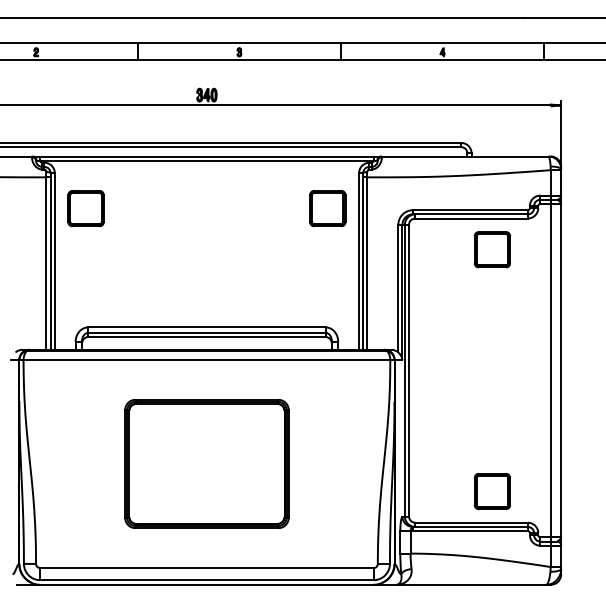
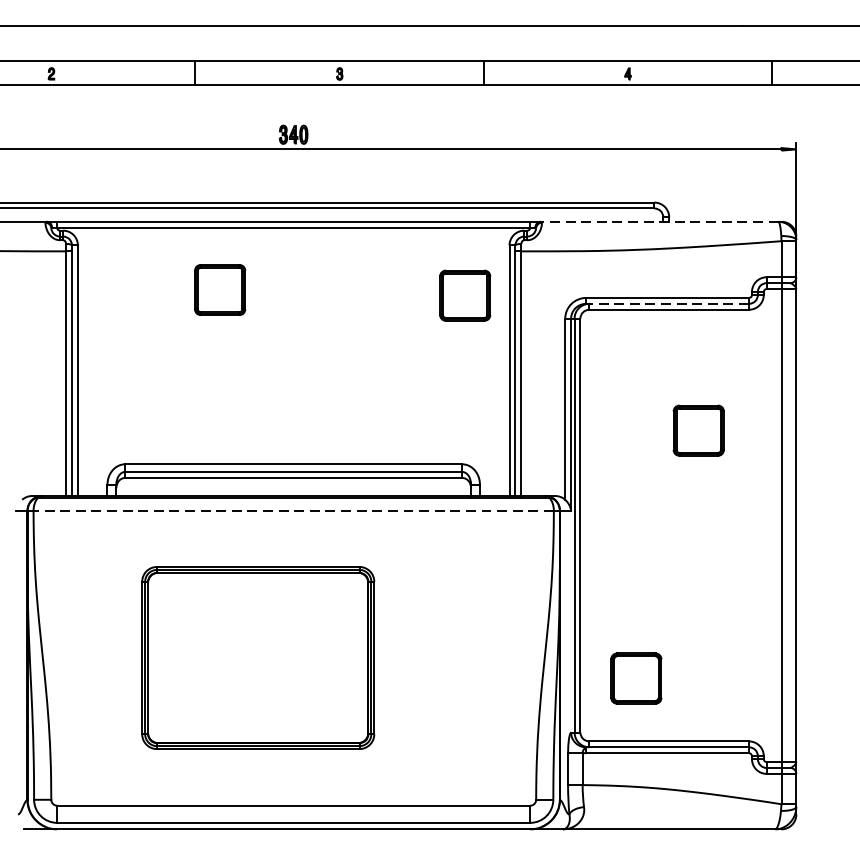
line: (464, 156) -> (659, 221), solid -> dashed
part: (85, 208) -> (219, 289), moved
line: (470, 214) -> (667, 304), solid -> dashed
part: (491, 249) -> (697, 430), moved
line: (206, 360) -> (293, 511), solid -> dashed
part: (206, 463) -> (257, 657), moved
part: (491, 491) -> (635, 678), moved

